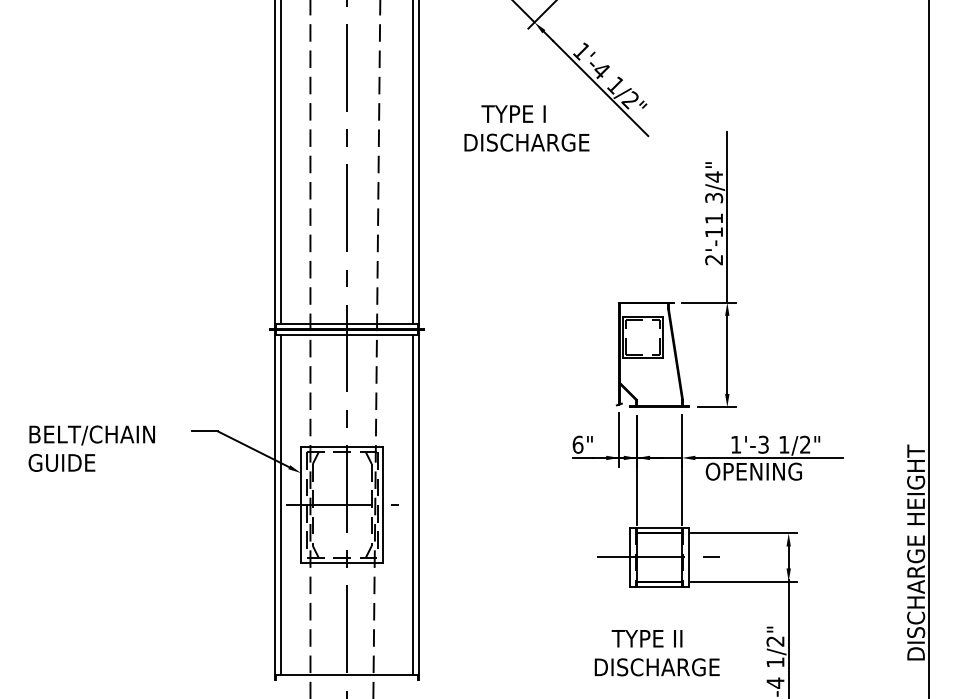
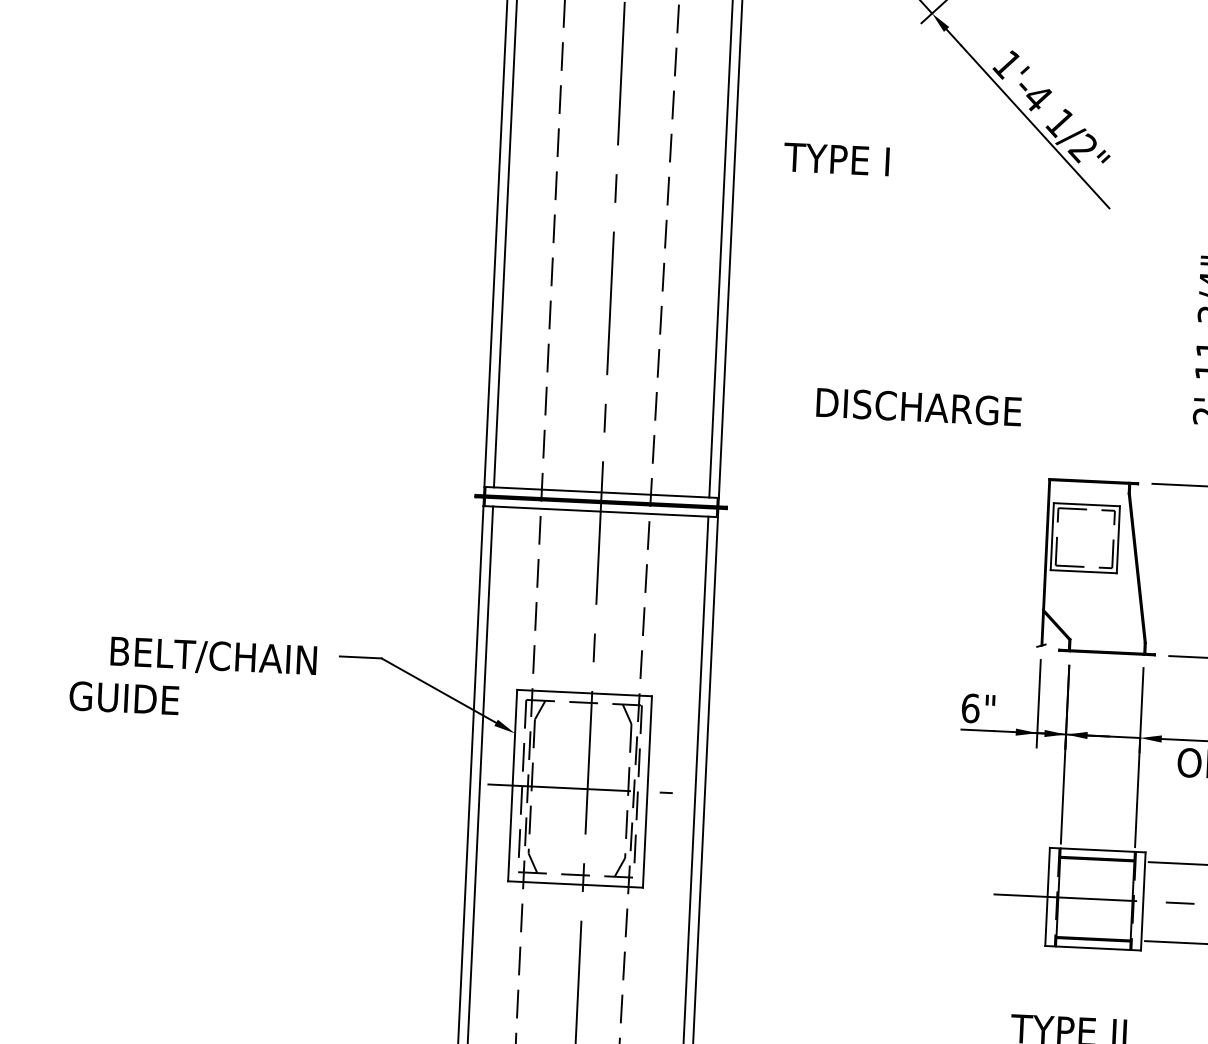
text: (513, 113) -> (836, 158), moved
text: (526, 142) -> (918, 406), moved
text: (91, 435) -> (212, 657), moved

